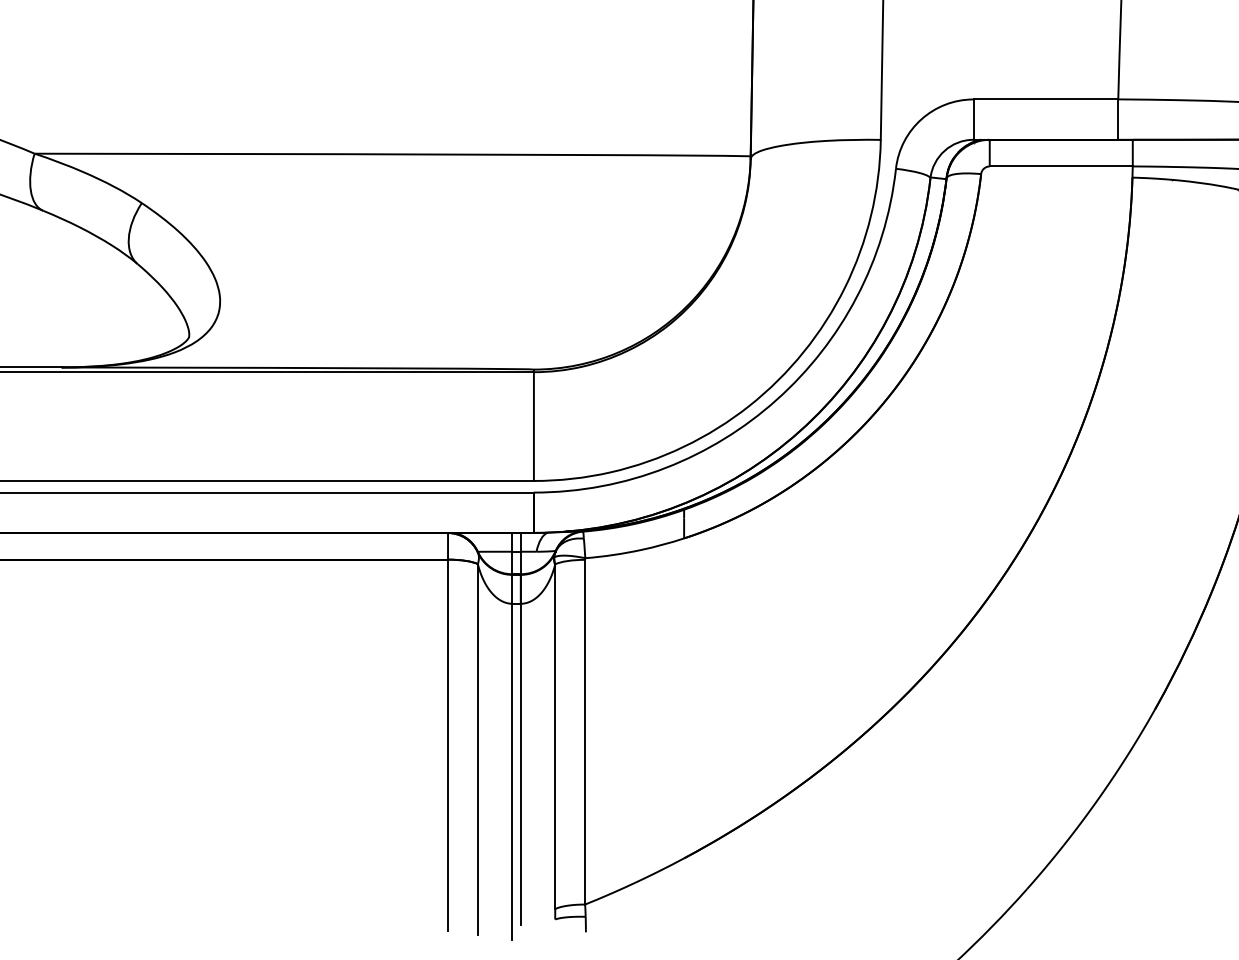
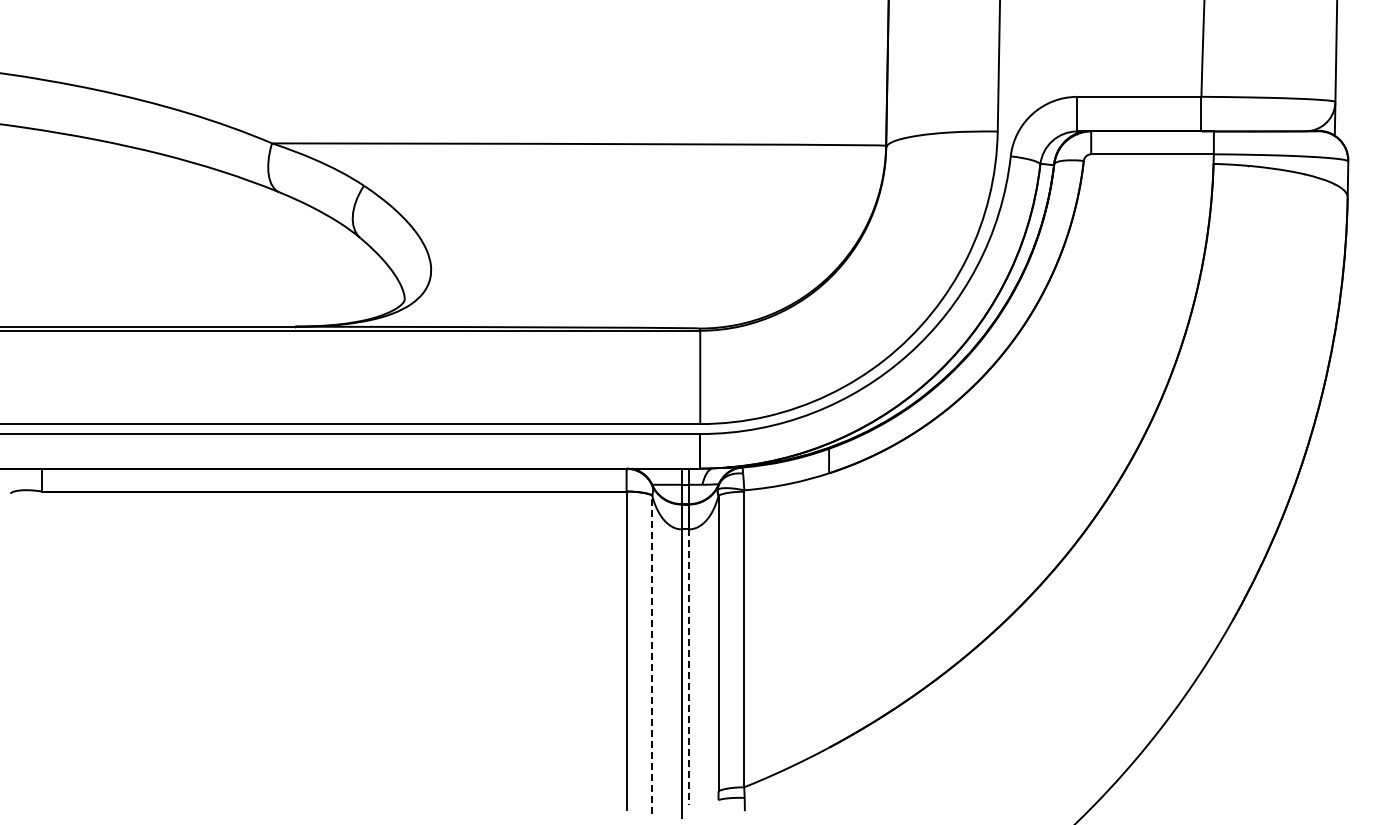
line: (478, 749) -> (652, 654), solid -> dashed
line: (520, 763) -> (688, 666), solid -> dashed

